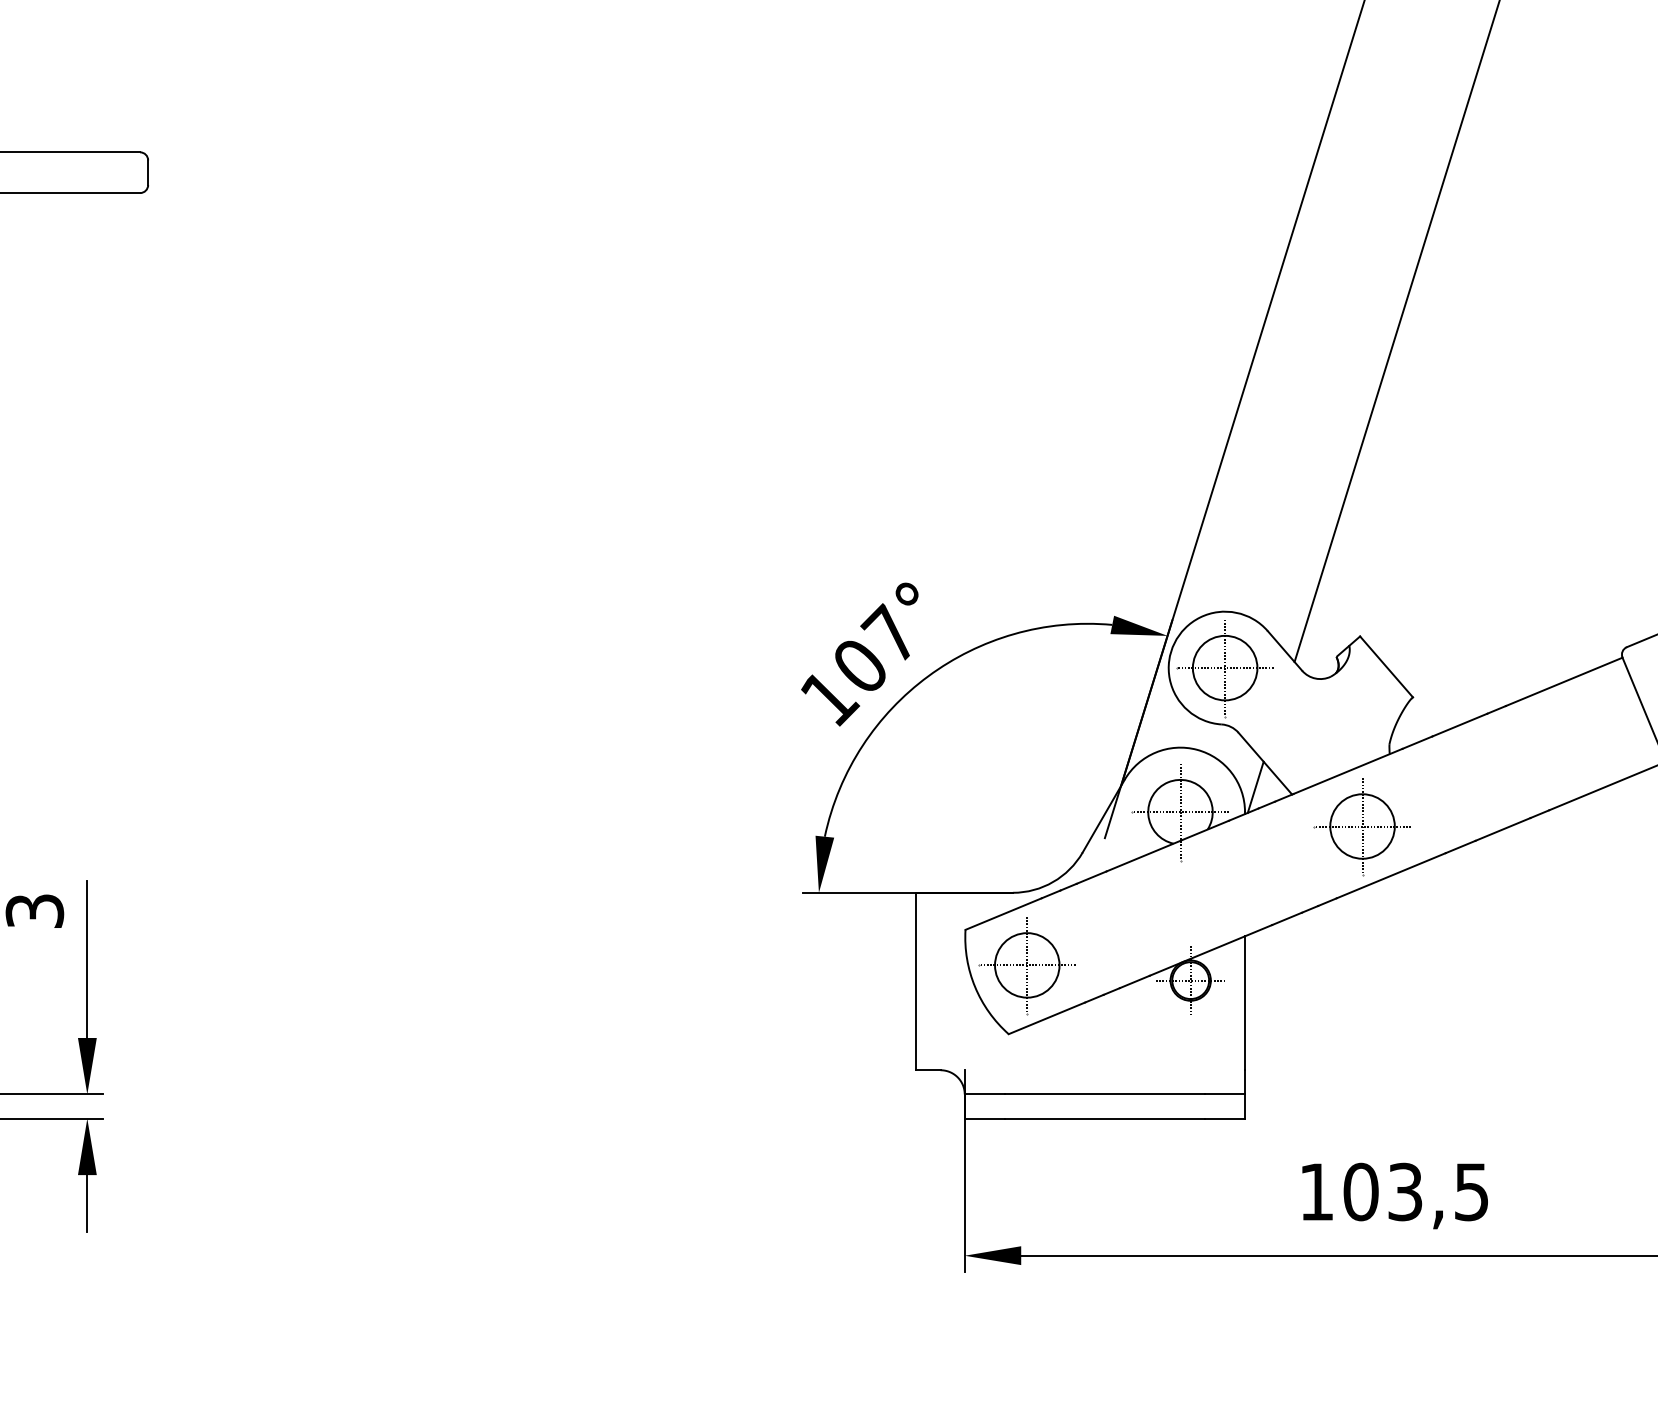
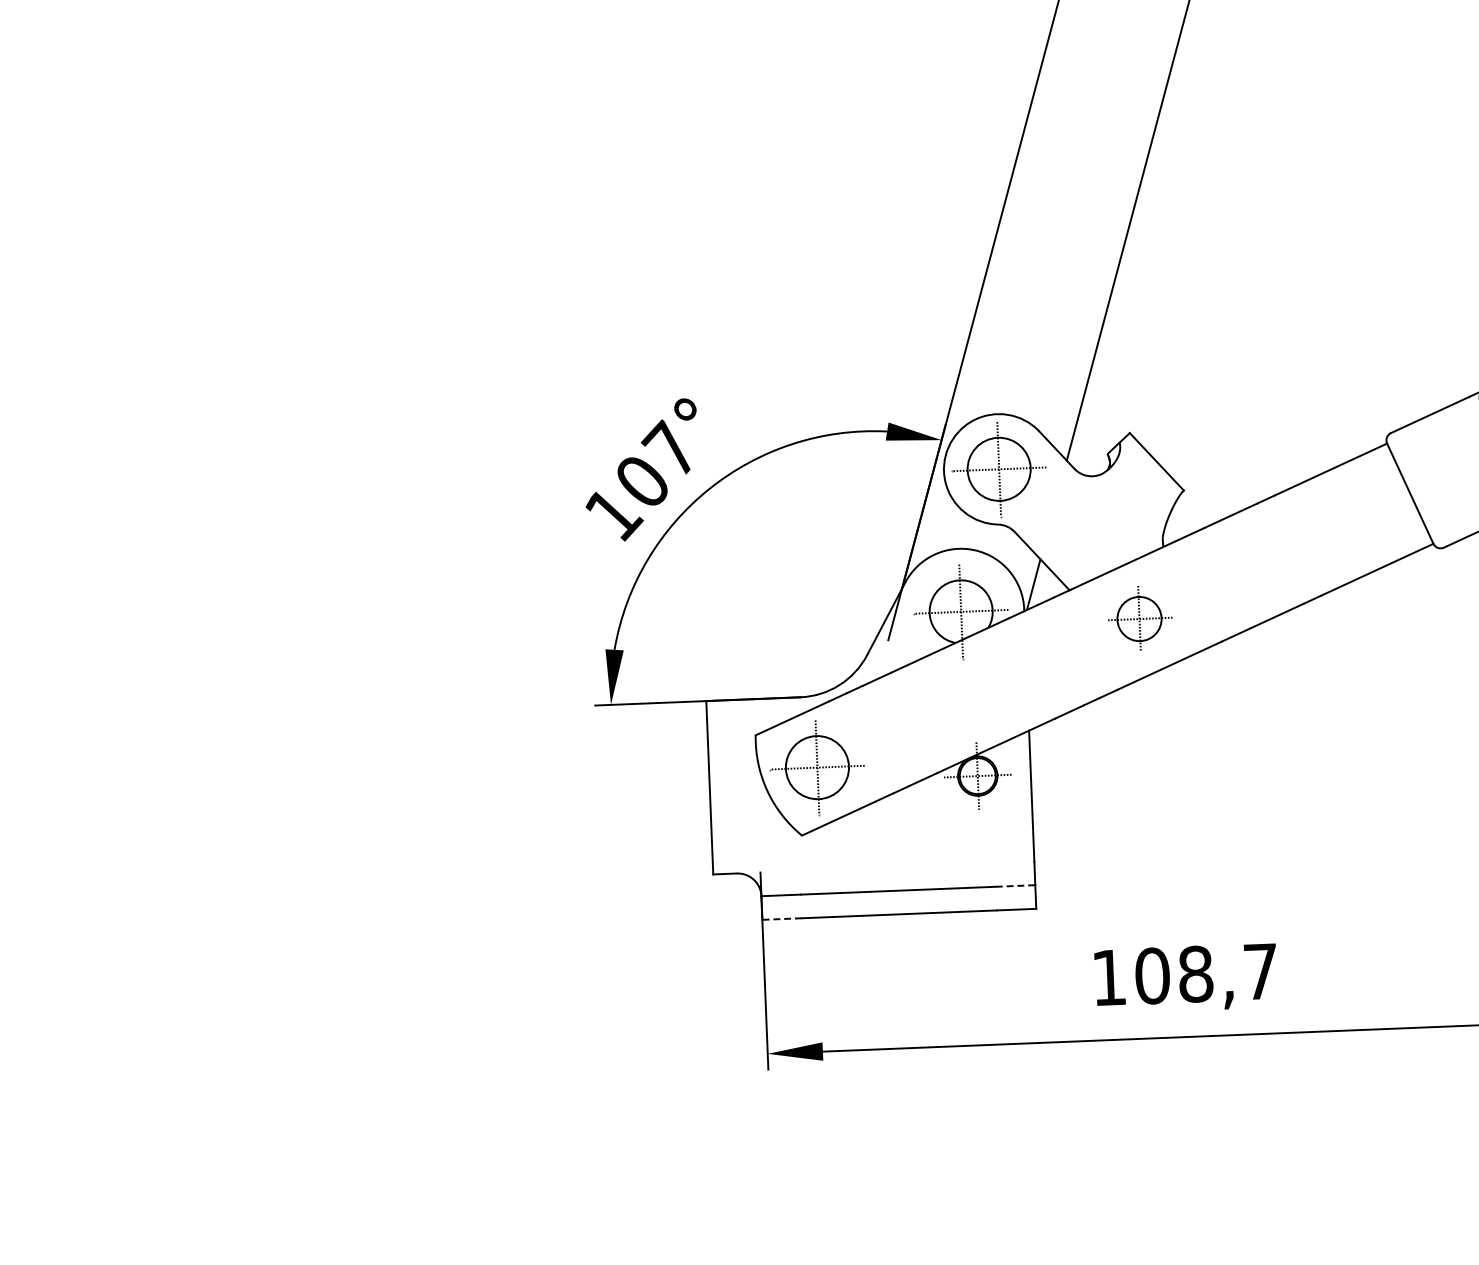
part: (1361, 827) -> (1138, 619), size x0.7
line: (1225, 1094) -> (1016, 886), solid -> dashed
line: (984, 1118) -> (781, 918), solid -> dashed
text: (1438, 1191) -> (1228, 972), 103,5 -> 108,7

